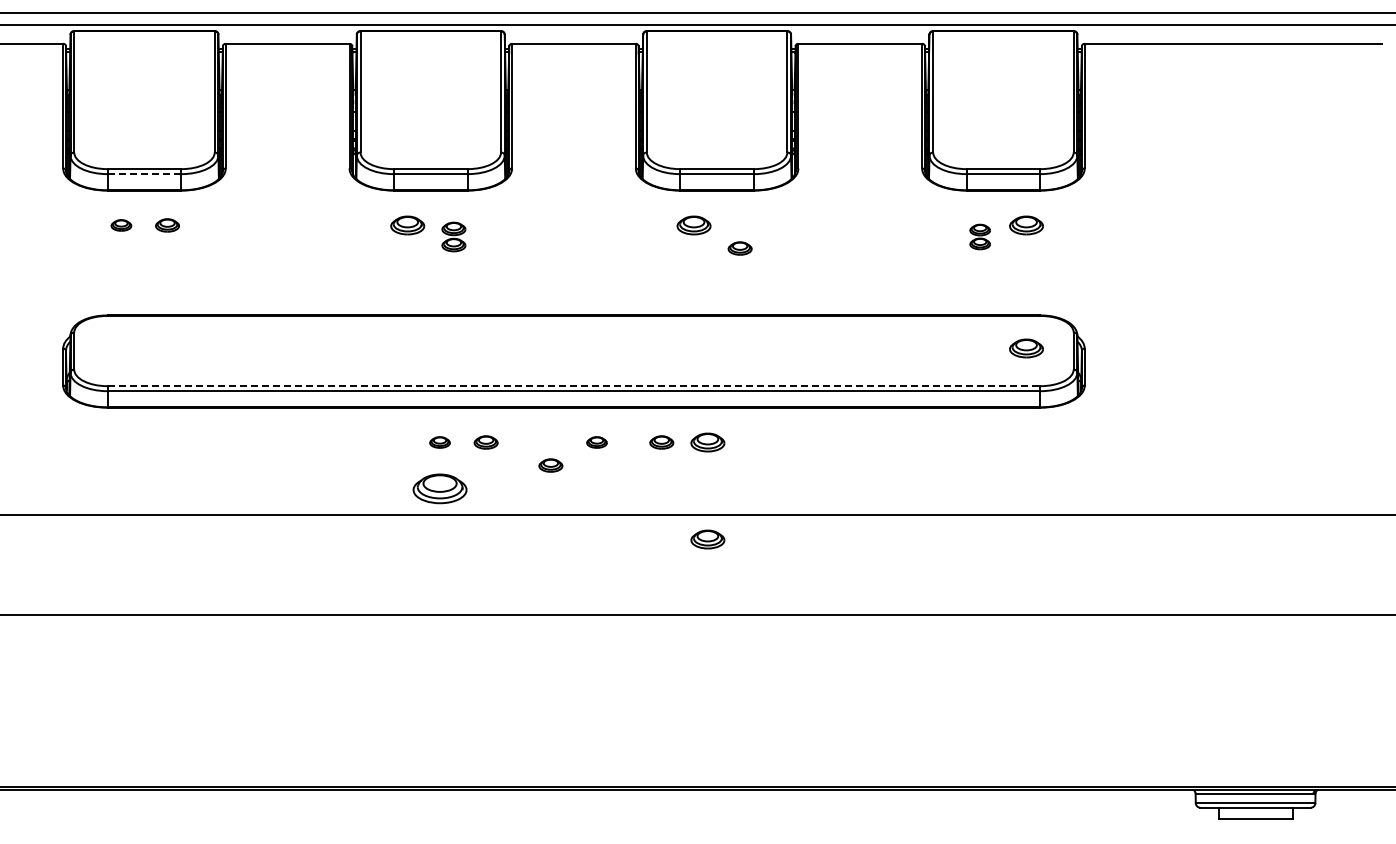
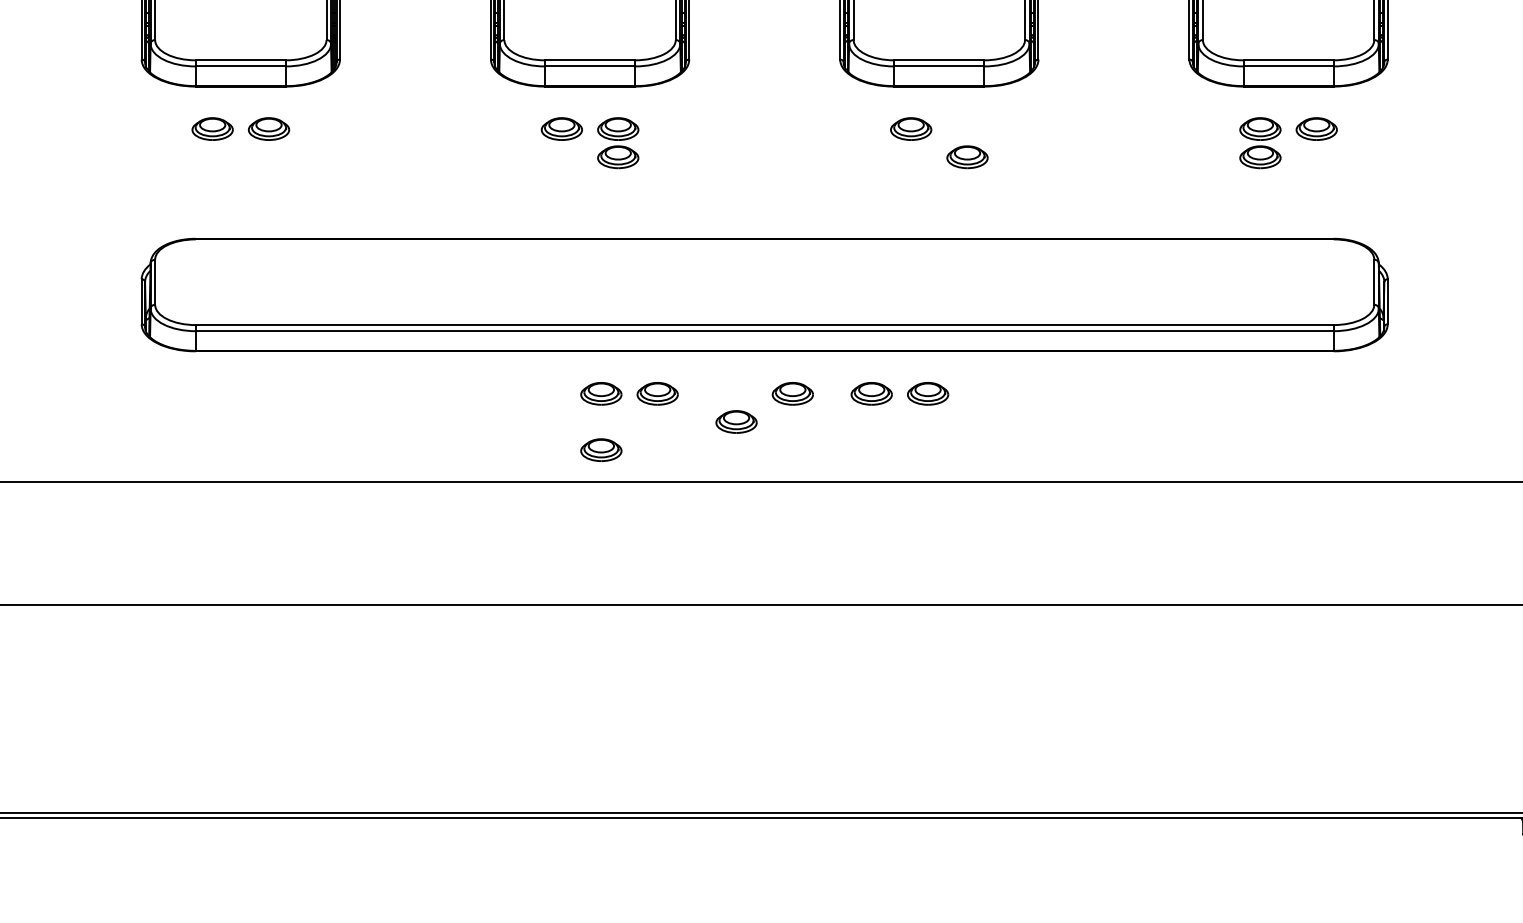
line: (144, 174) -> (240, 66), dashed -> solid
part: (121, 225) -> (212, 129), size x1.67
part: (167, 225) -> (268, 129), size x1.43
part: (453, 236) -> (617, 142), size x1.43
part: (979, 236) -> (1259, 142), size x1.67
part: (739, 248) -> (966, 157), size x1.43
part: (1026, 348) -> (1316, 279), removed
line: (574, 386) -> (765, 325), dashed -> solid
part: (439, 442) -> (600, 393), size x1.67
part: (485, 442) -> (656, 393), size x1.43
part: (596, 442) -> (792, 393), size x1.67
part: (661, 442) -> (871, 393), size x1.43
part: (550, 465) -> (736, 421), size x1.43
part: (439, 488) -> (600, 449), size x0.62
part: (707, 539) -> (927, 512), removed

